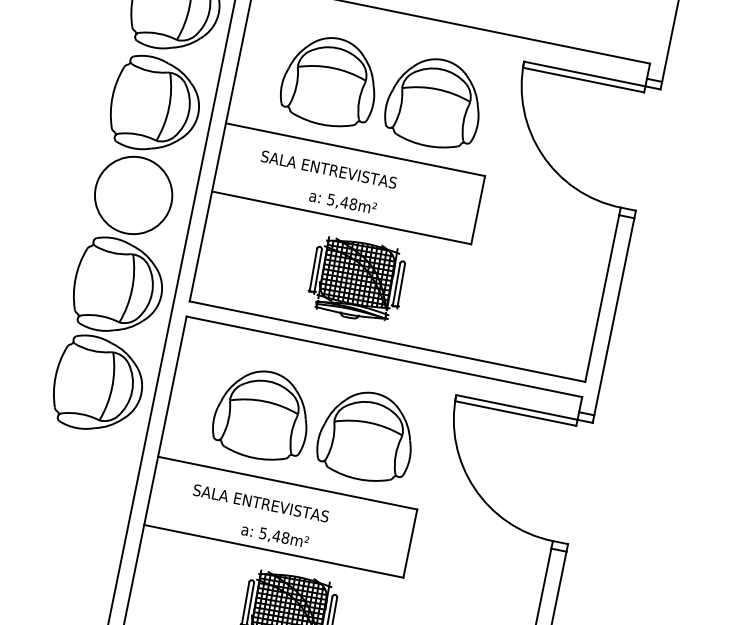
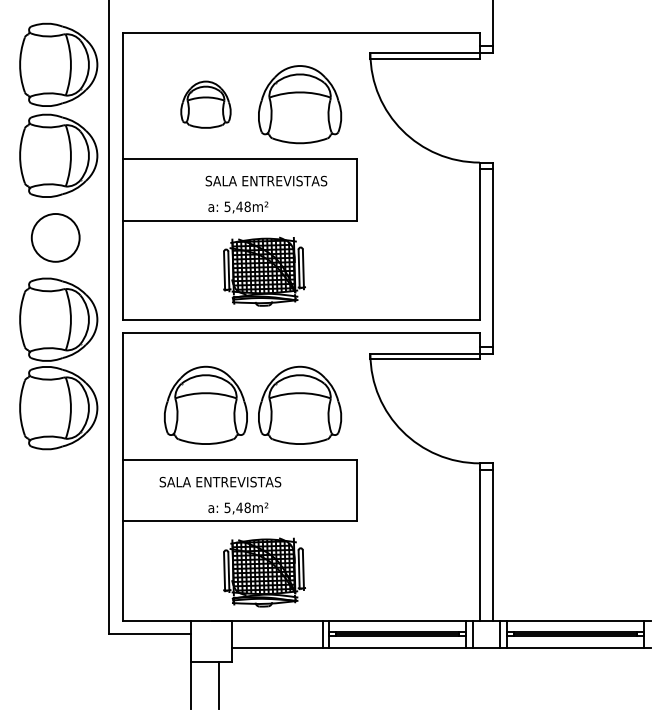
part: (329, 81) -> (205, 104), size x0.6
text: (329, 169) -> (266, 180), moved
circle: (133, 194) -> (55, 237), size x0.7

